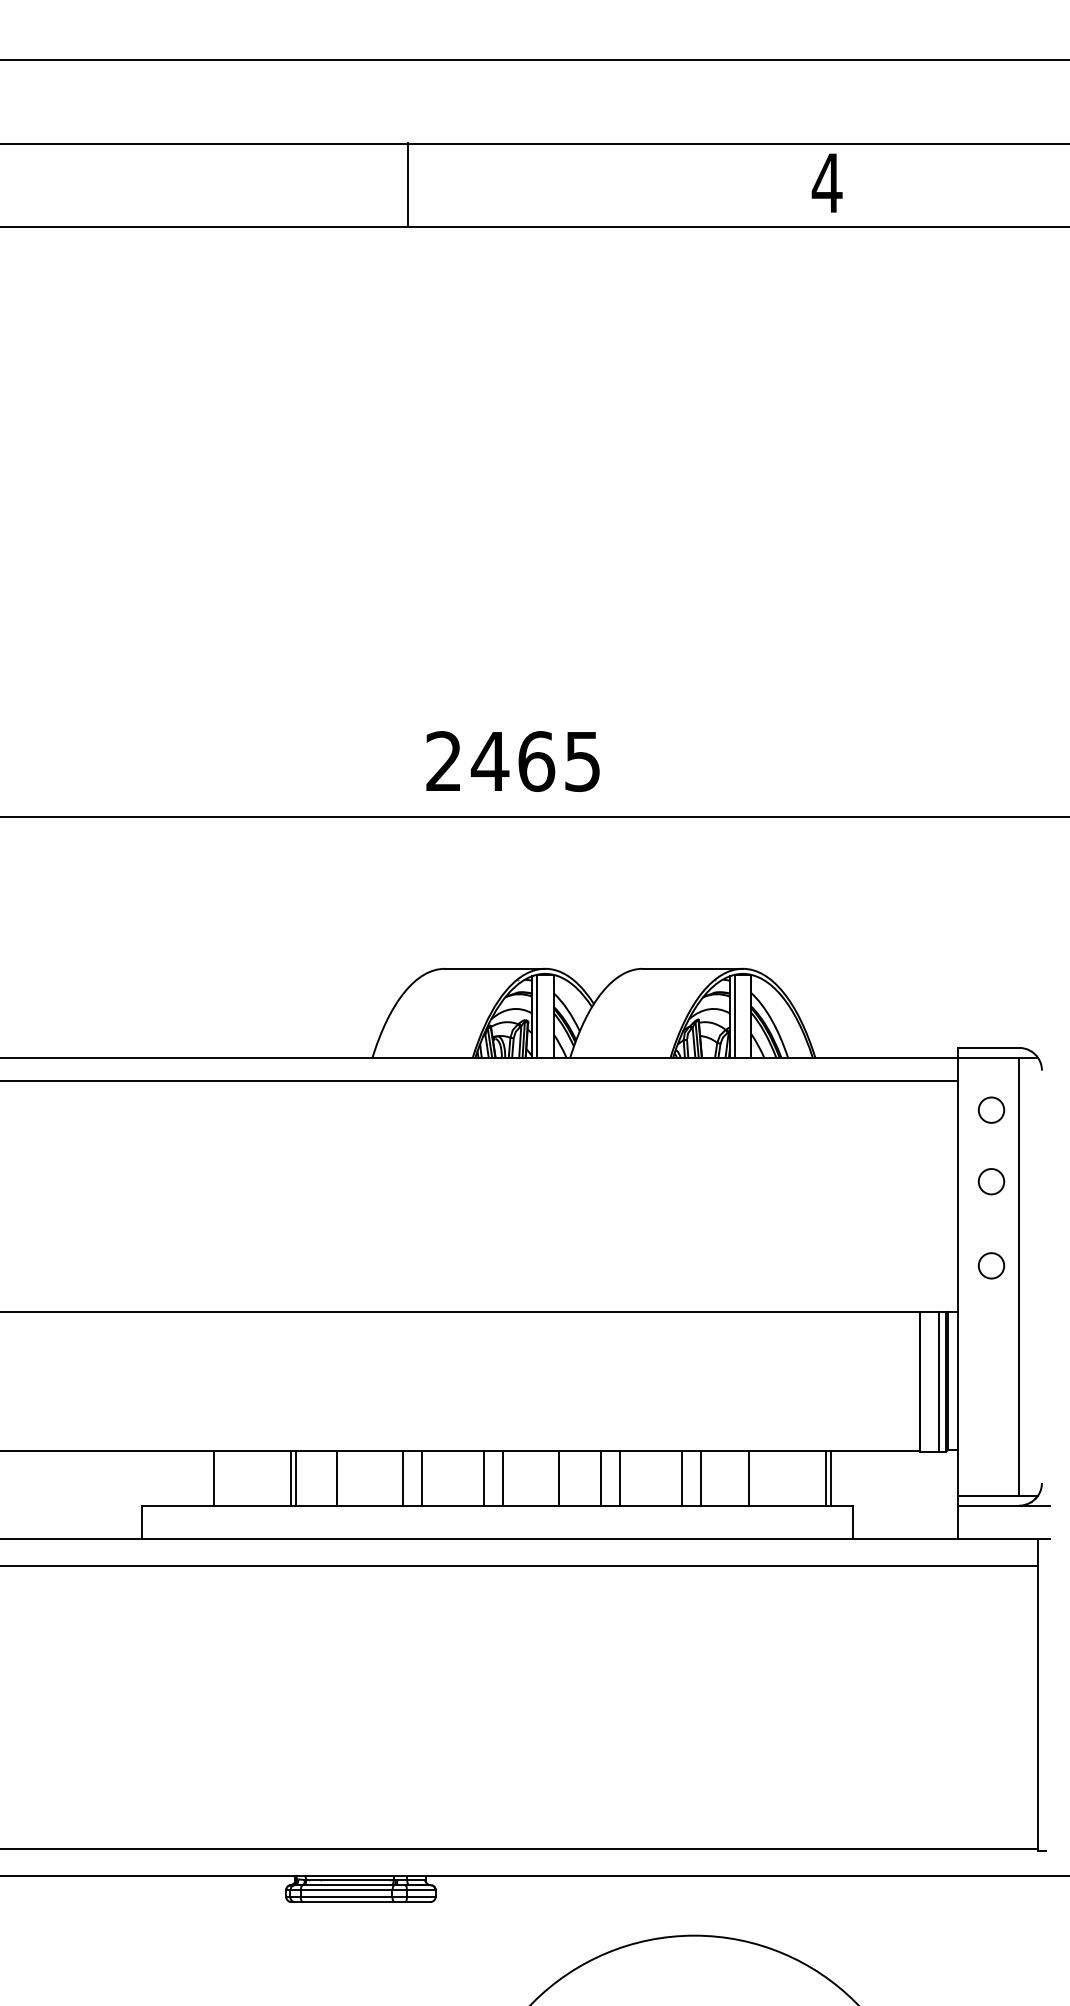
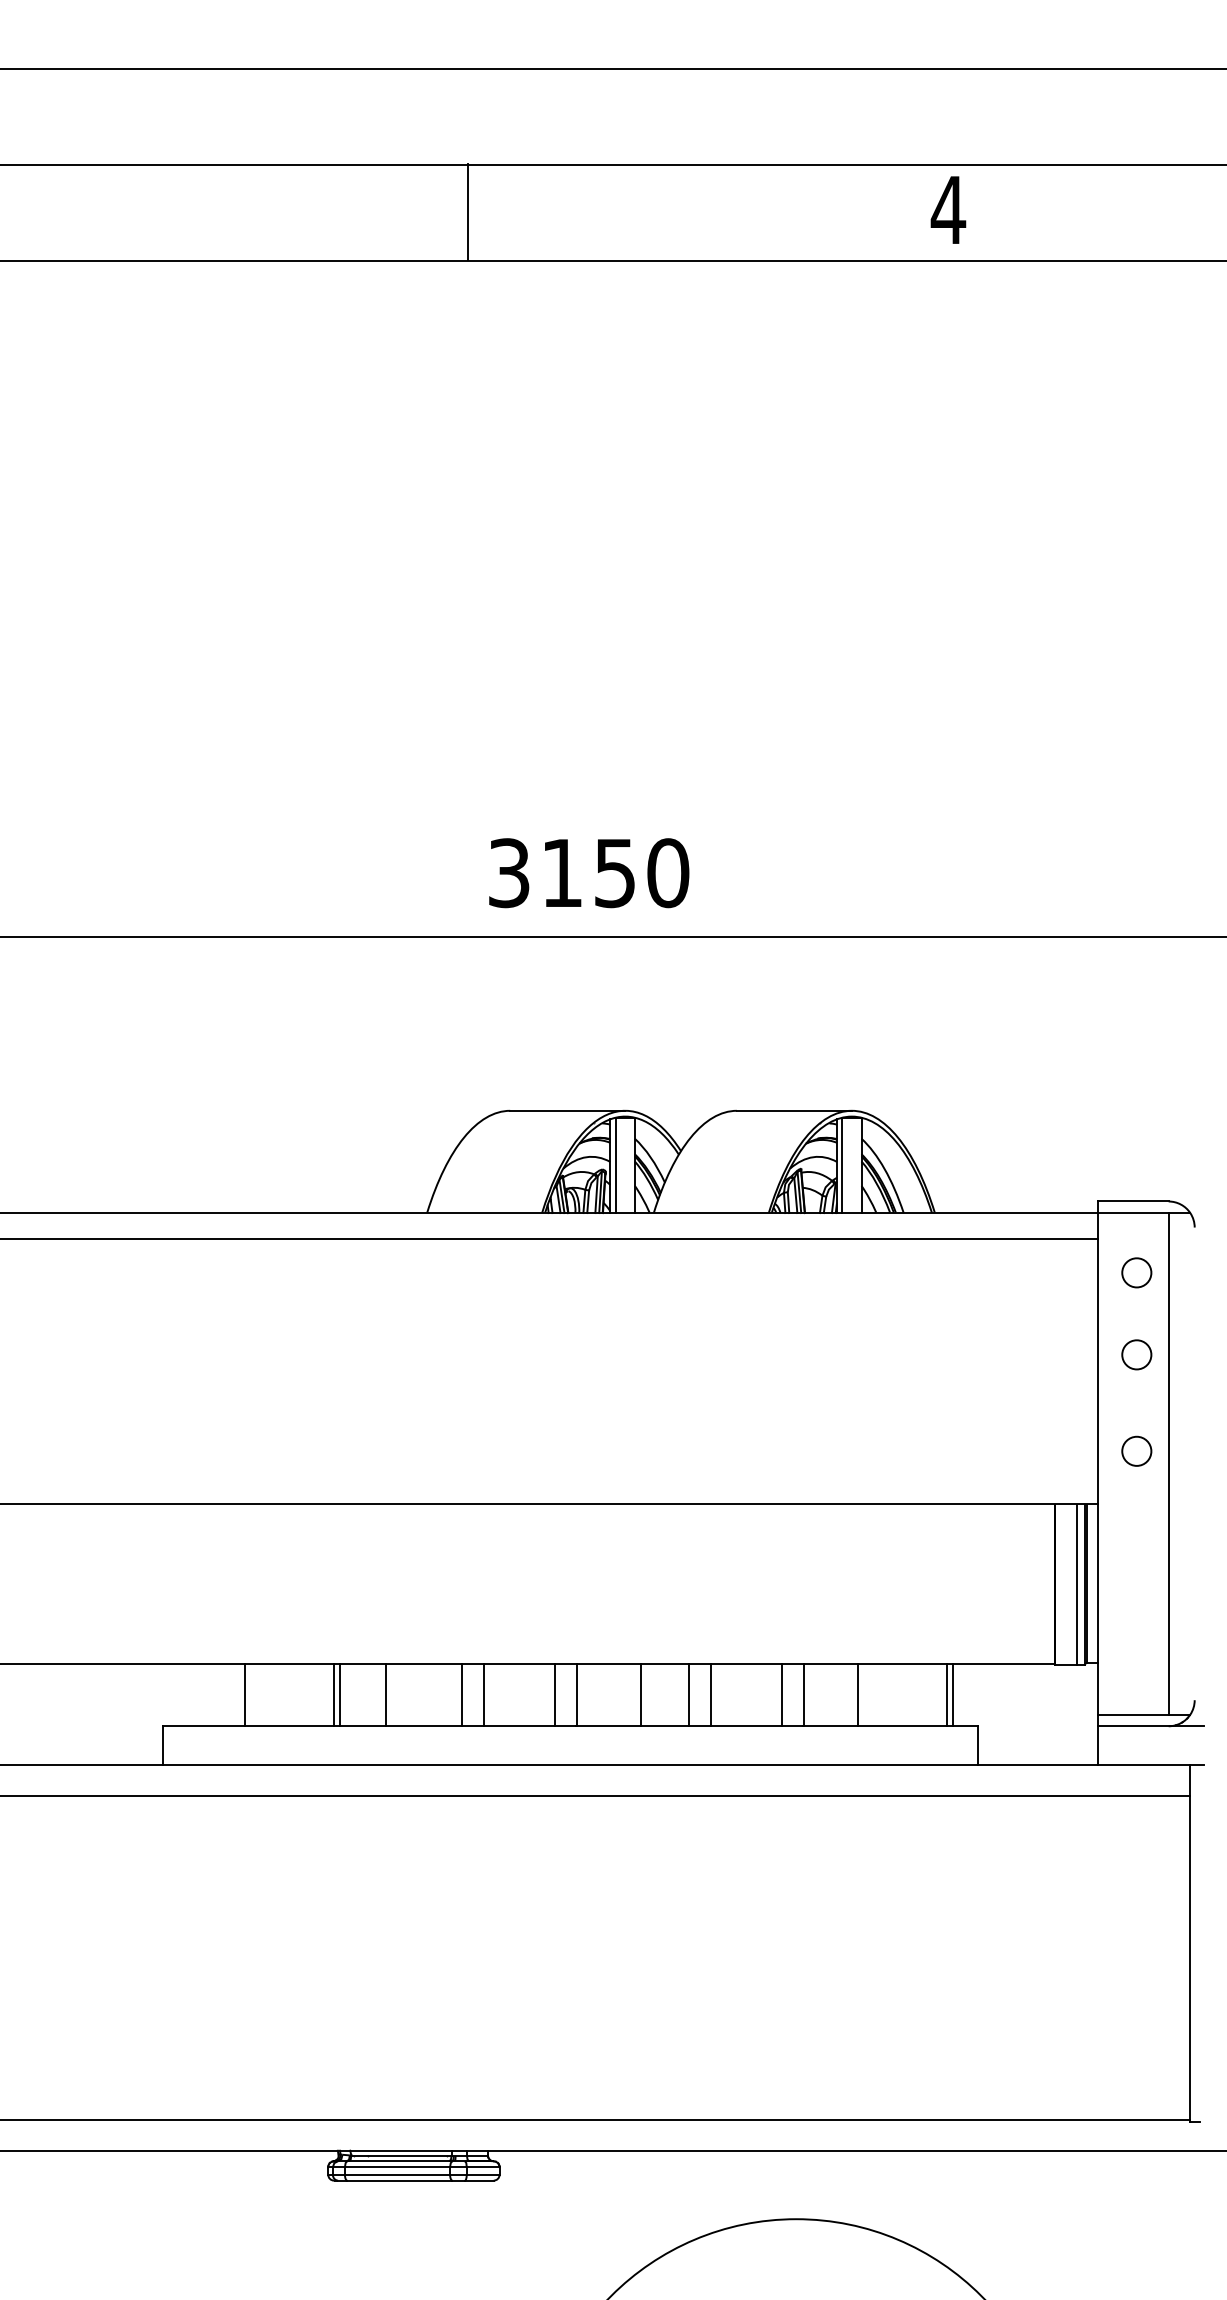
text: (514, 761) -> (589, 873), 2465 -> 3150

